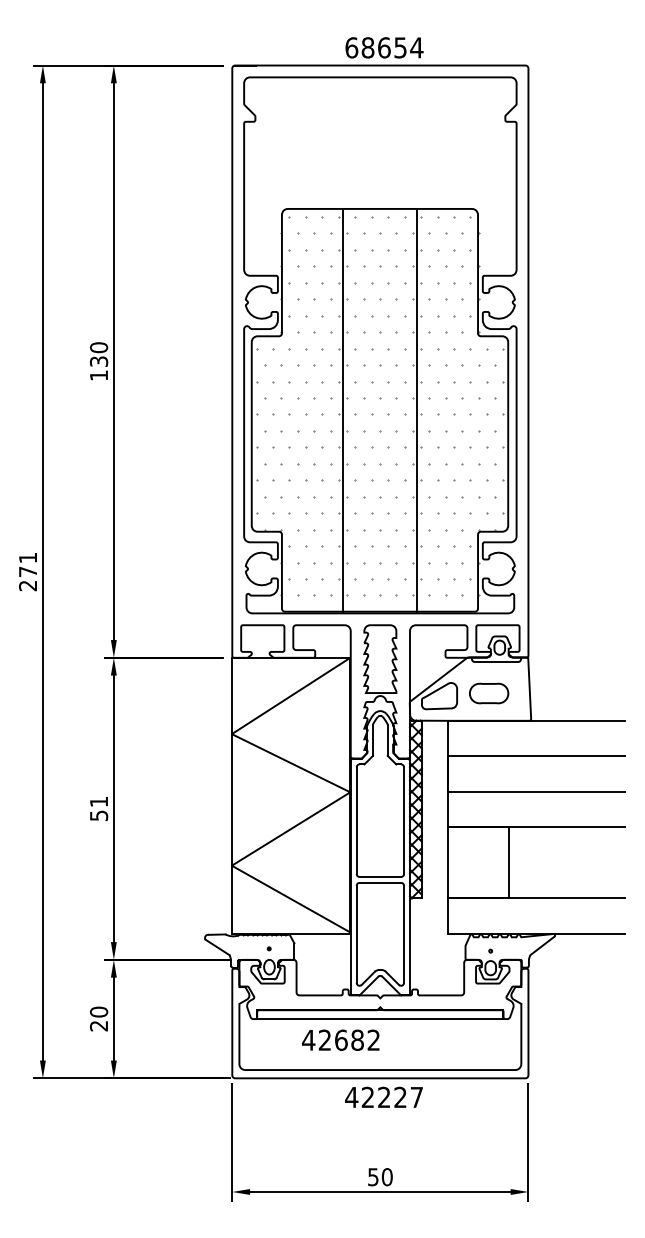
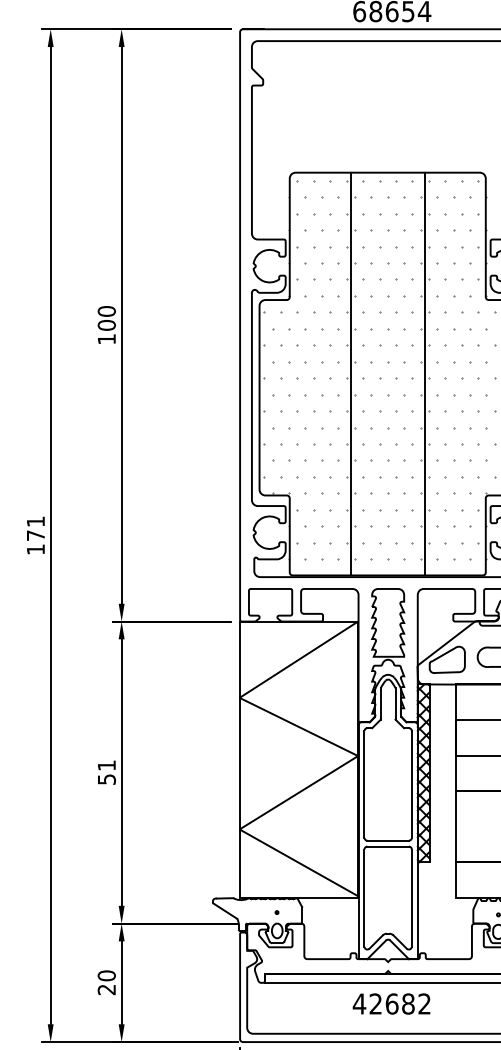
text: (99, 361) -> (107, 325), 130 -> 100
text: (27, 586) -> (35, 550), 271 -> 171
text: (340, 1039) -> (391, 1003), moved

